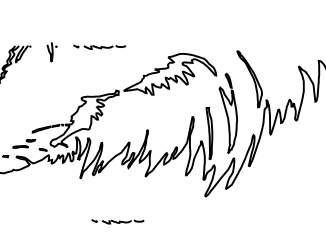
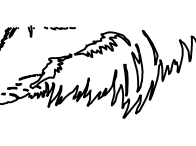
part: (117, 222) -> (70, 133), removed

